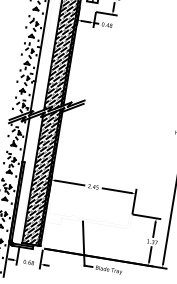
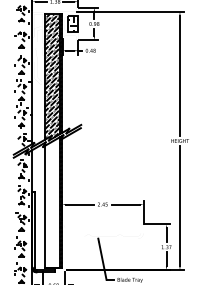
hatch: (41, 177) -> (52, 203), removed

